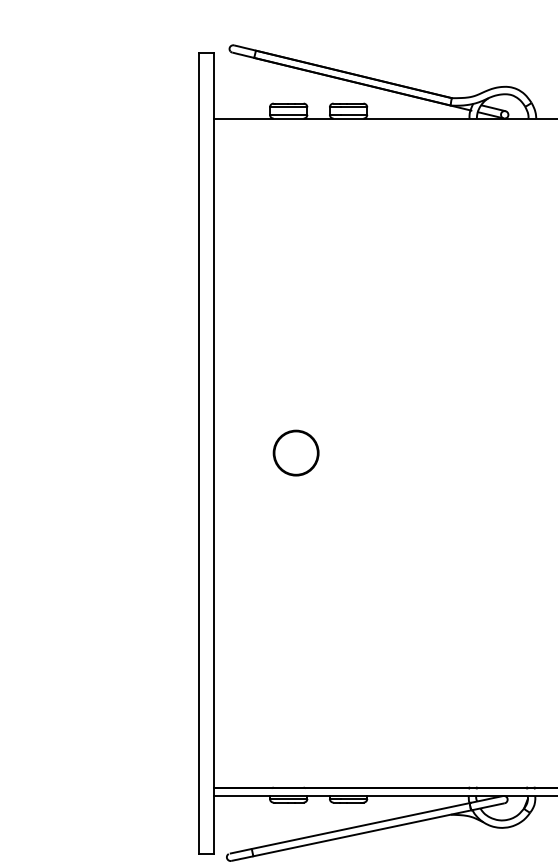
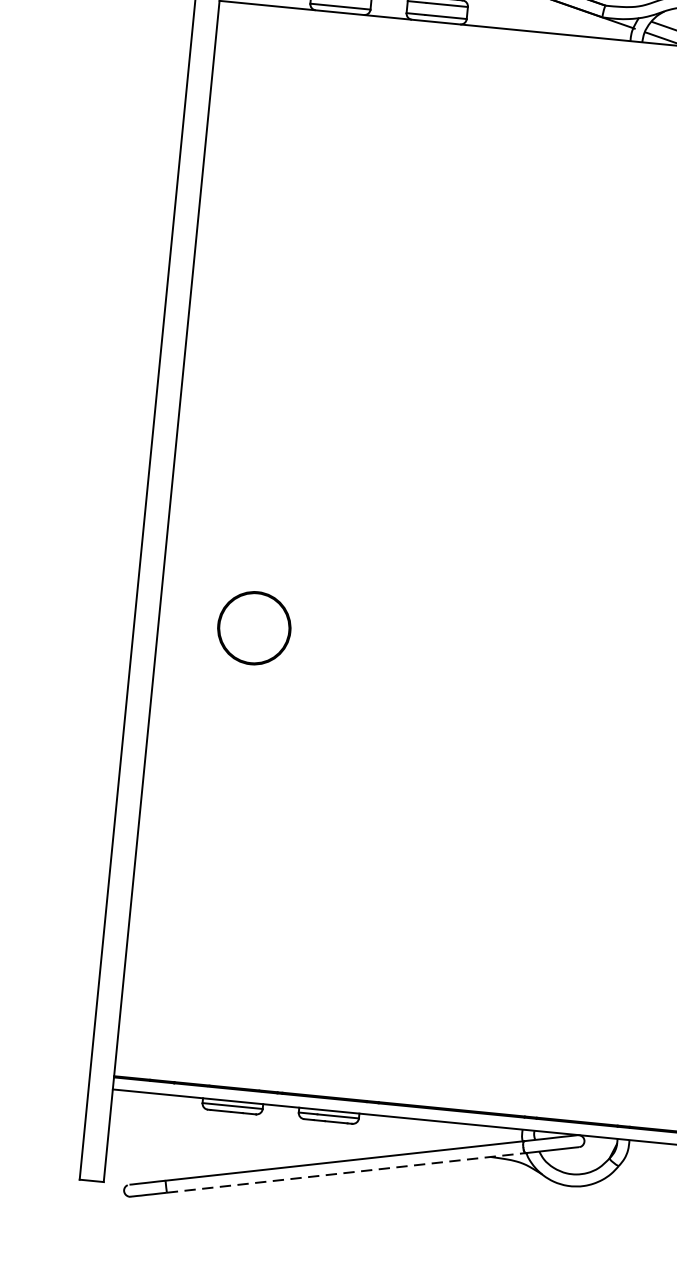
part: (295, 452) -> (253, 627), moved
line: (362, 833) -> (345, 1173), solid -> dashed

